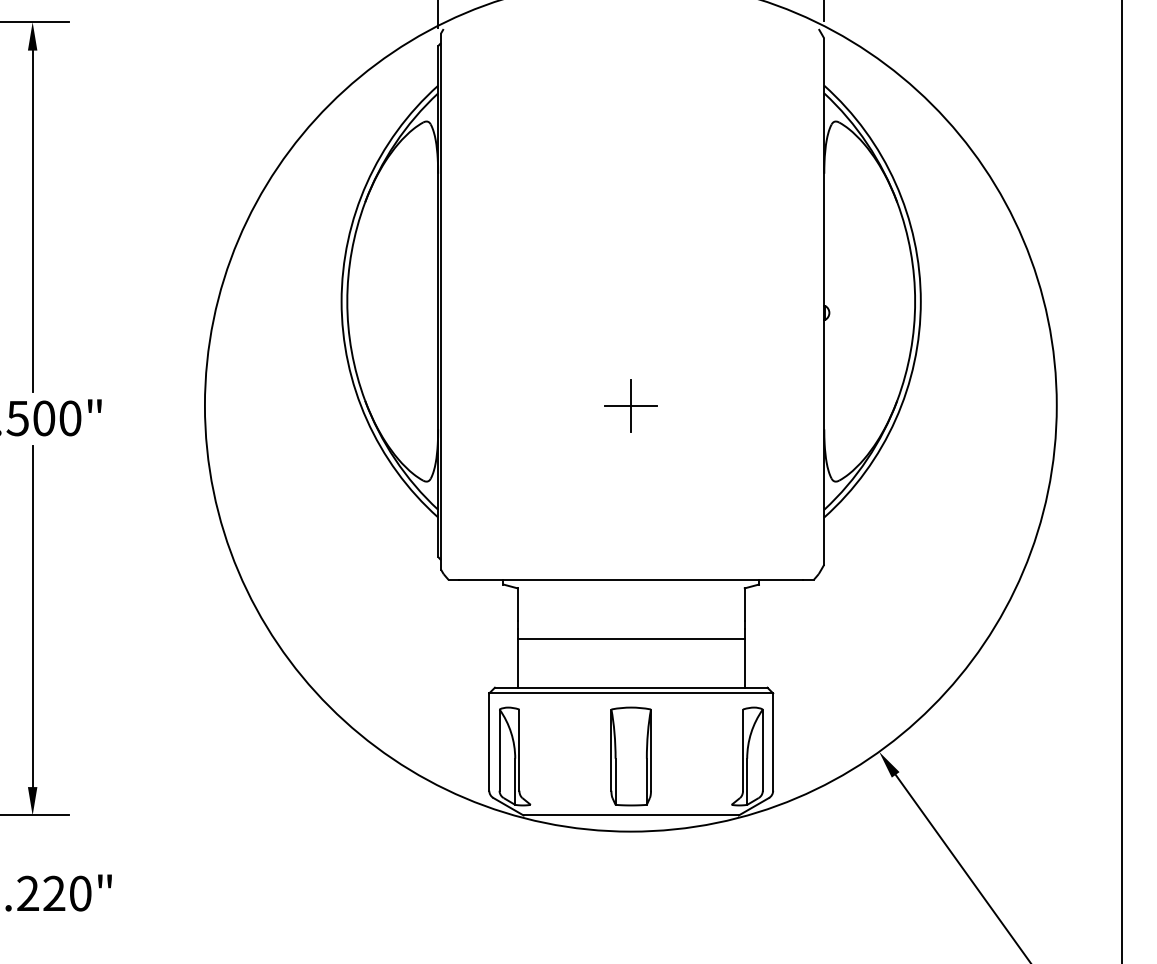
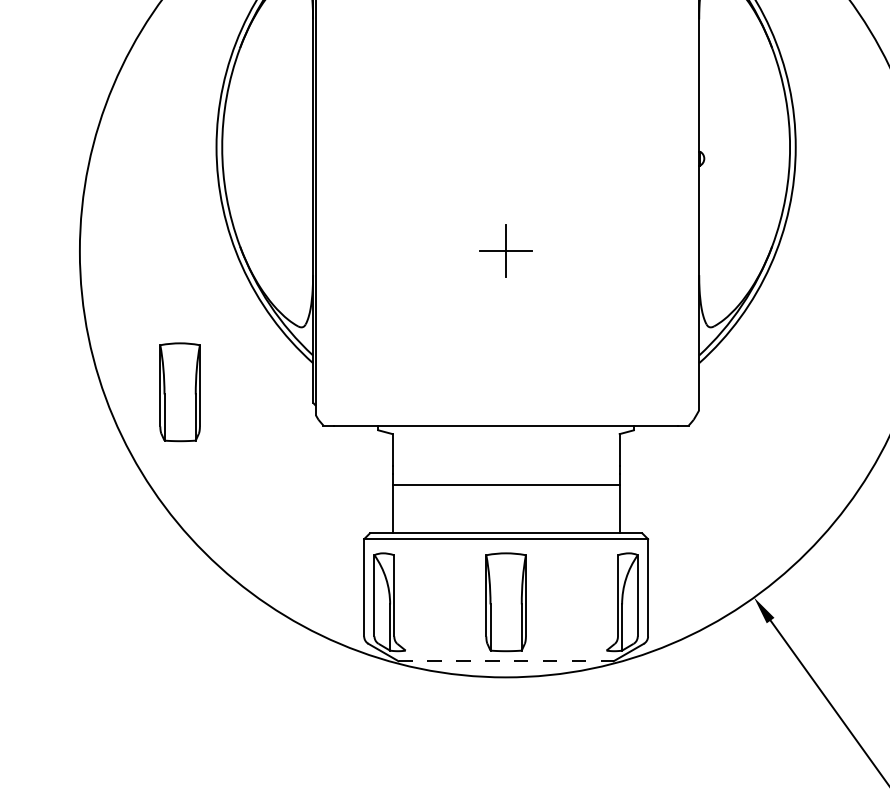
part: (304, 546) -> (179, 392), added
line: (631, 815) -> (506, 661), solid -> dashed

